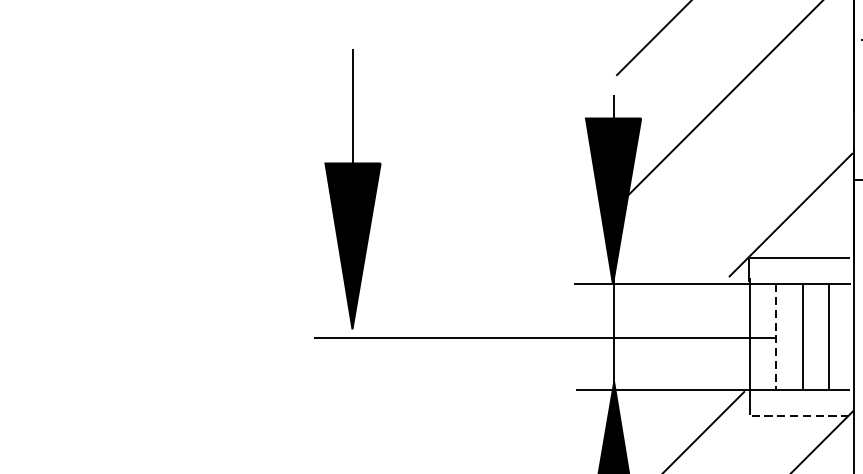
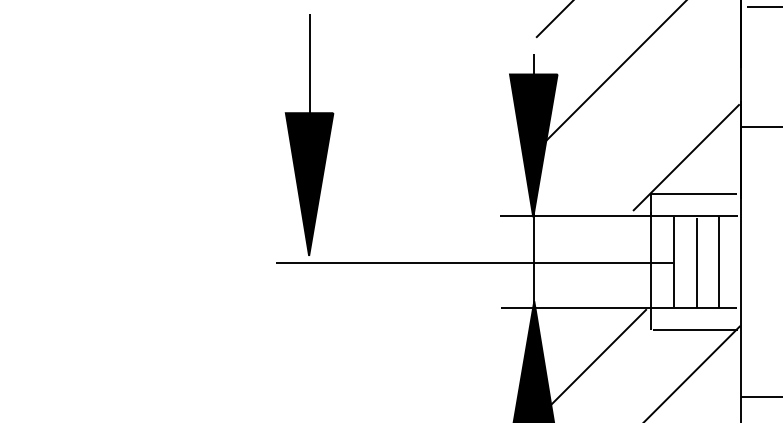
line: (775, 336) -> (673, 262), dashed -> solid
line: (801, 416) -> (695, 330), dashed -> solid

